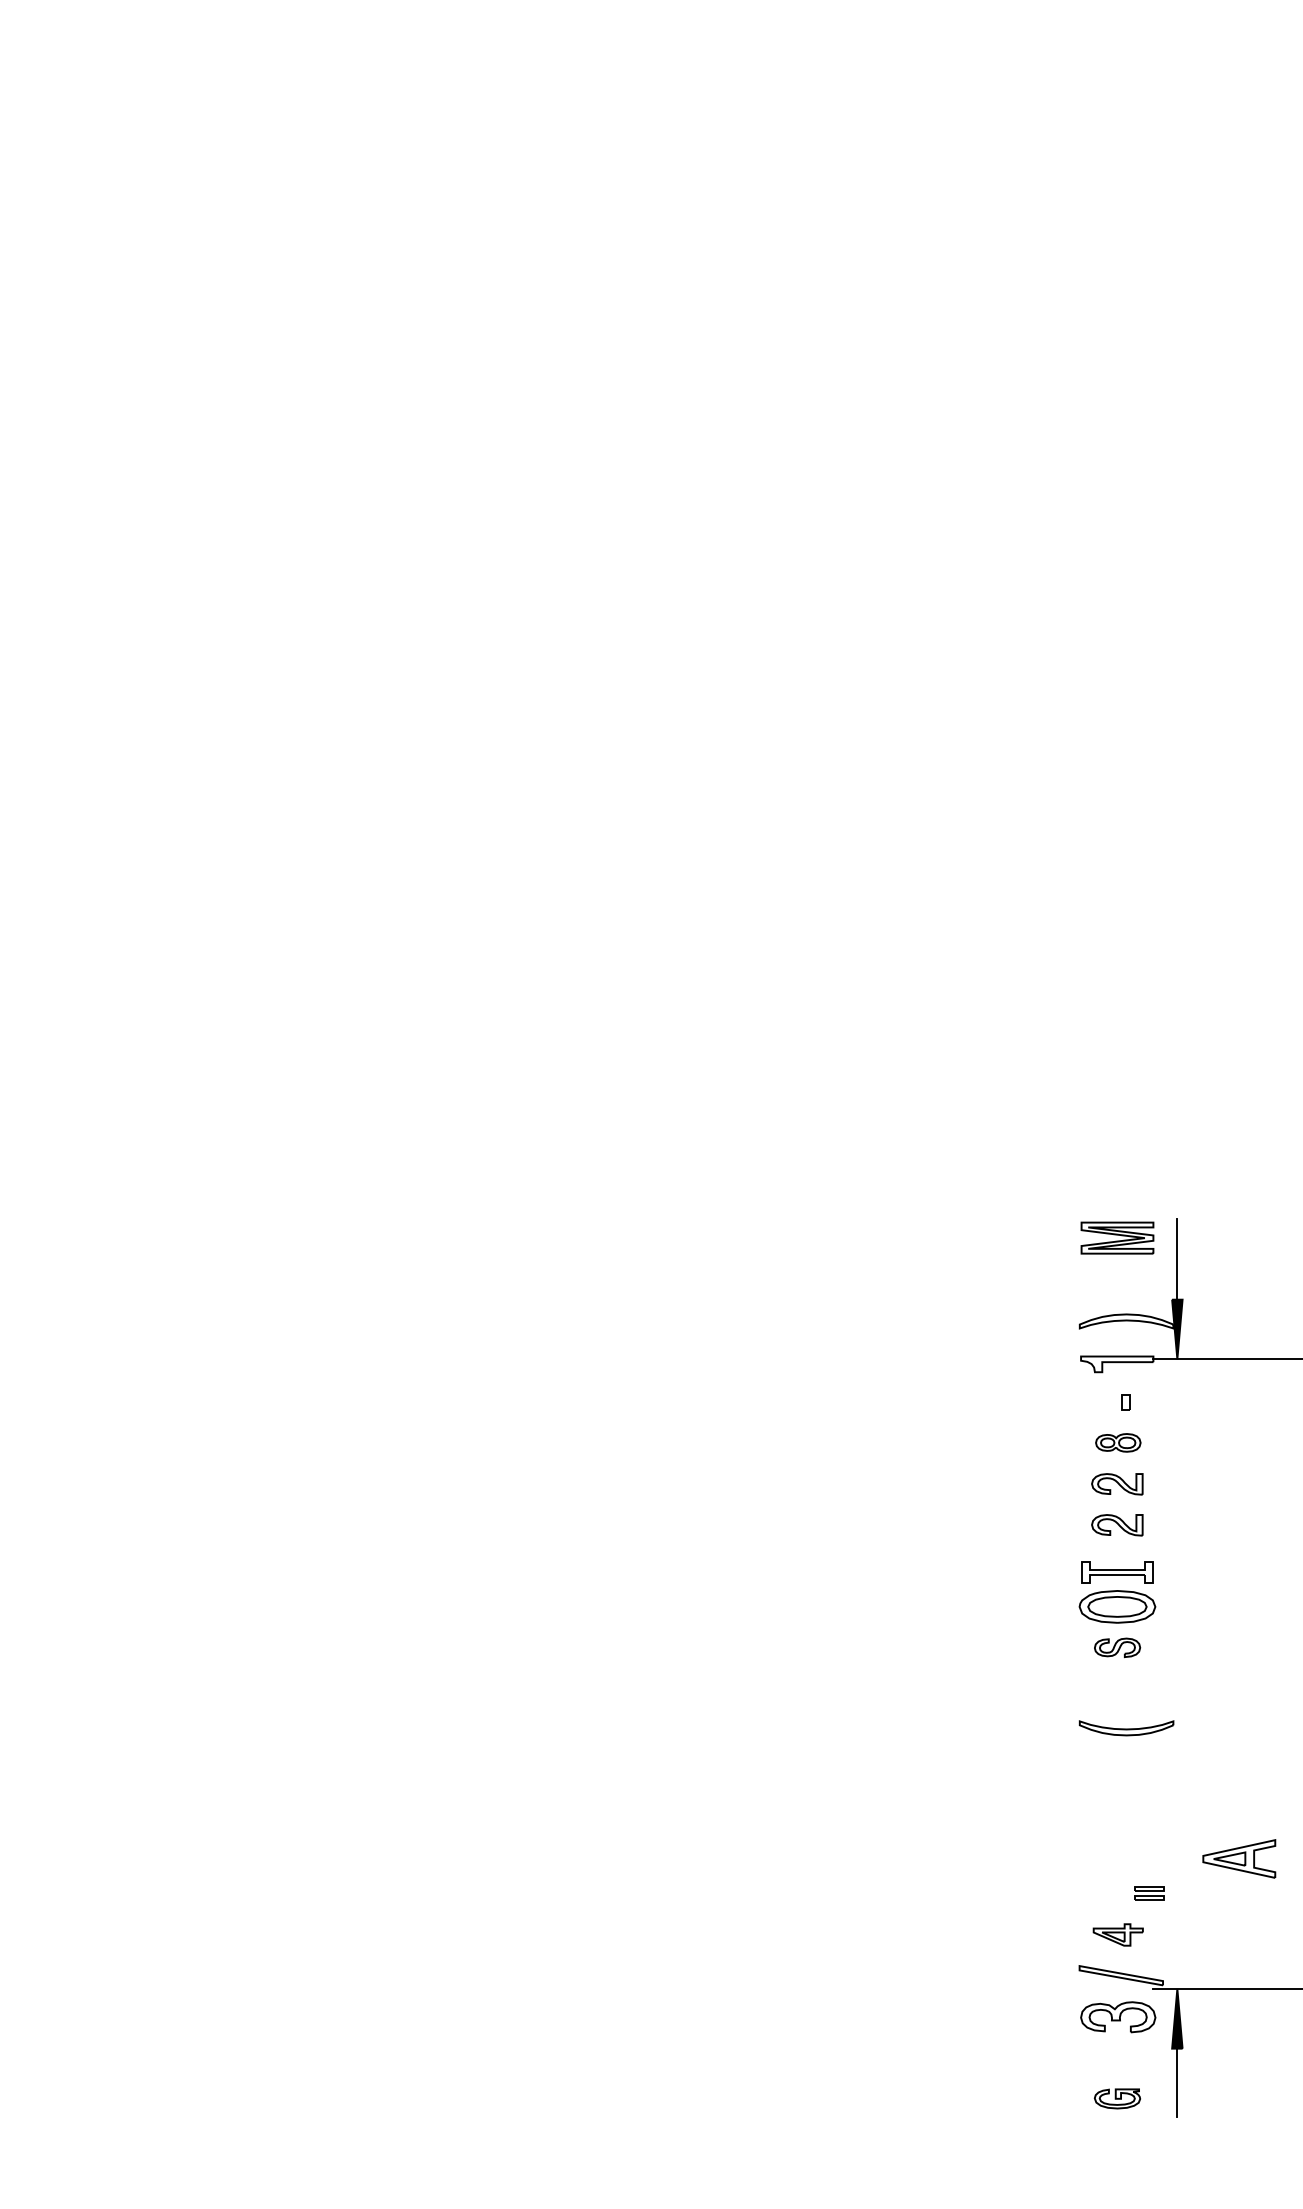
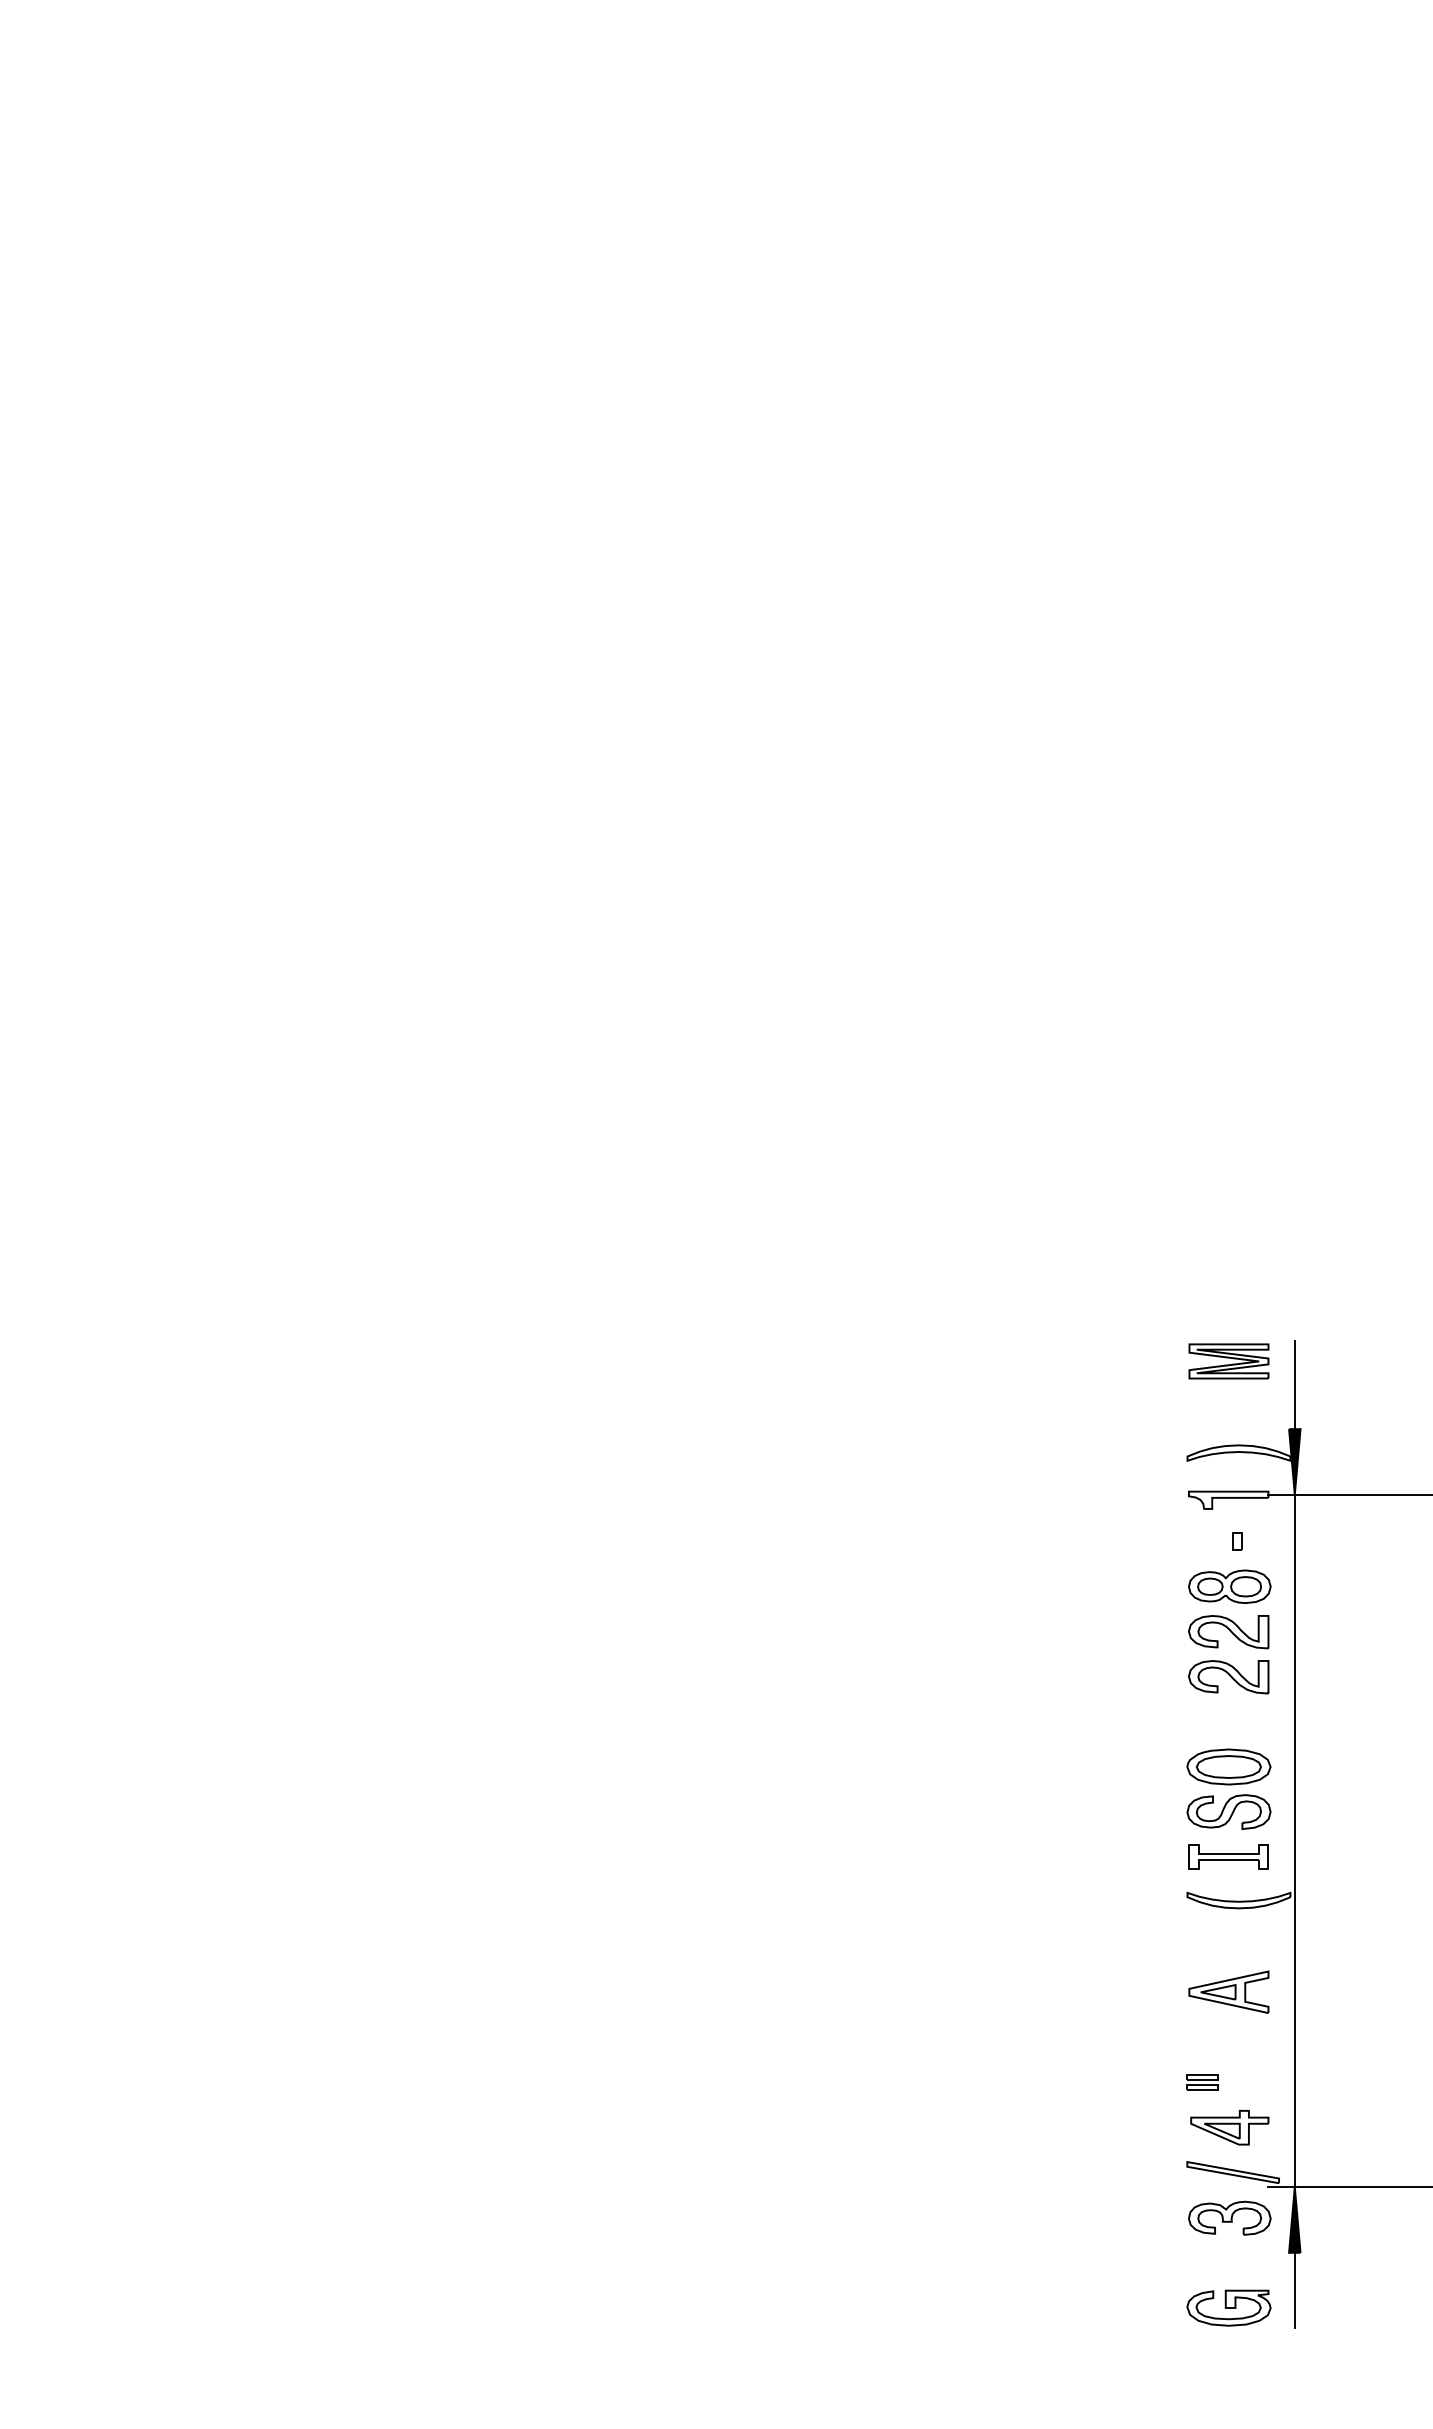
part: (1117, 1442) -> (1229, 1586), size x1.67
part: (1117, 1484) -> (1228, 1632), size x1.43
part: (1117, 1525) -> (1228, 1677), size x1.43
part: (1117, 1571) -> (1228, 1856), moved
part: (1117, 1647) -> (1228, 1811), size x1.67
line: (1177, 1673) -> (1294, 1840), added
part: (1238, 1858) -> (1228, 1991), moved
part: (1149, 1893) -> (1202, 2082), moved
part: (1117, 1934) -> (1229, 2127), size x1.43
part: (1117, 2098) -> (1228, 2307), size x1.67

